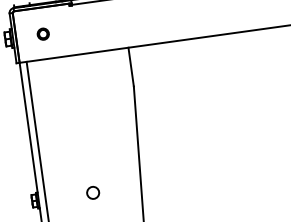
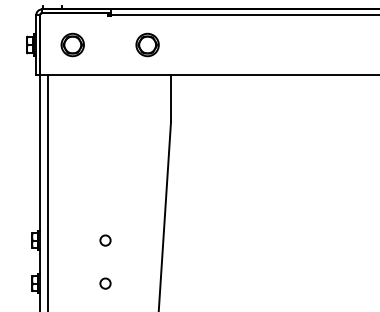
part: (105, 25) -> (147, 44), added
part: (43, 33) -> (72, 44), size x1.67
circle: (93, 192) -> (105, 240), size x0.71

